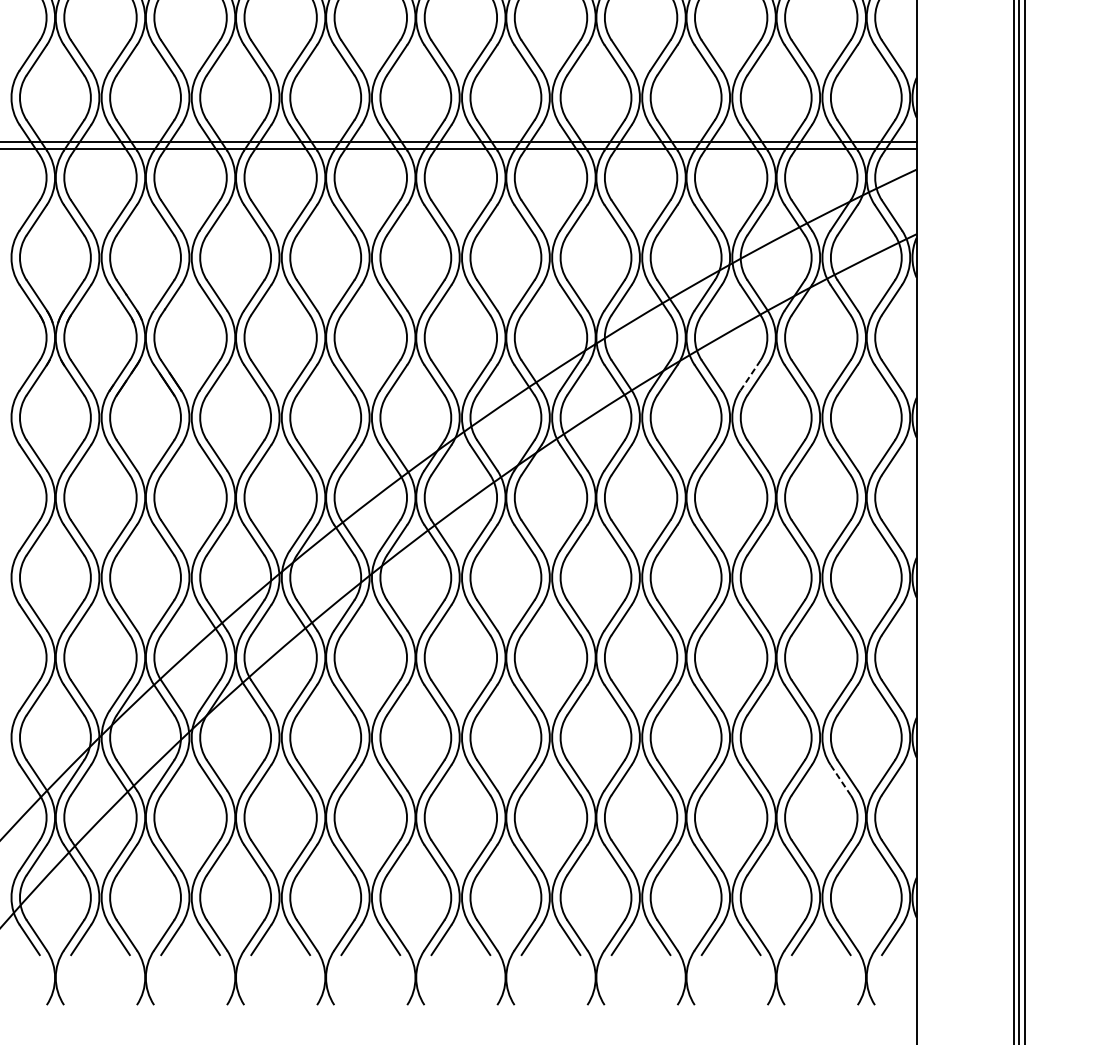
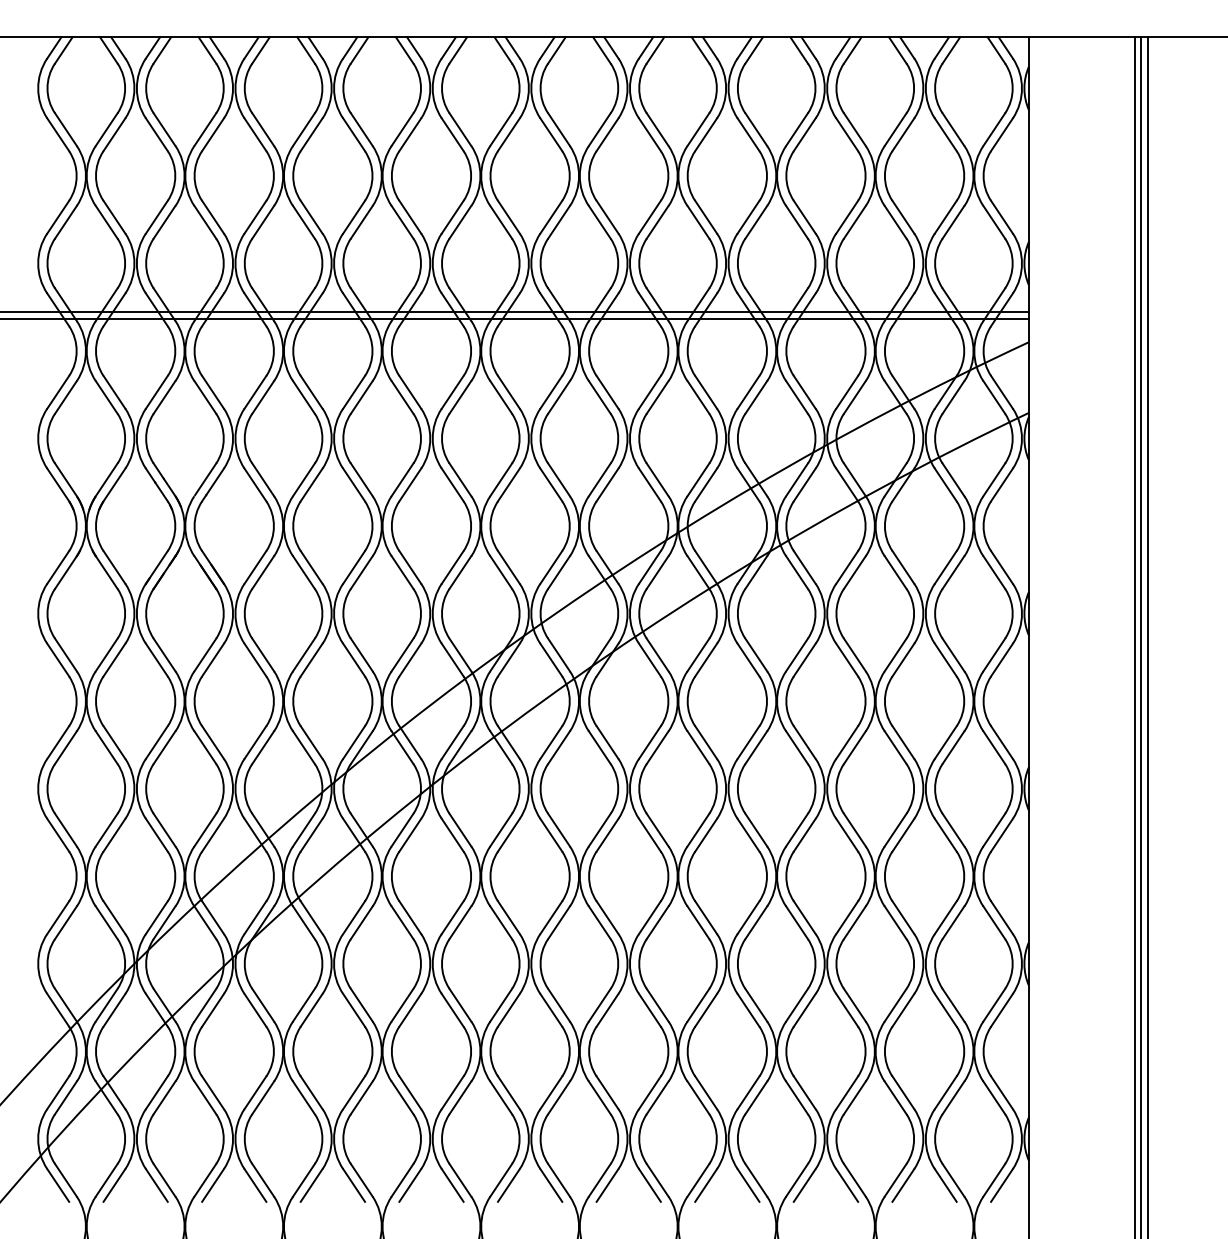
line: (750, 375) -> (847, 567), dashed -> solid
line: (840, 780) -> (945, 1010), dashed -> solid

